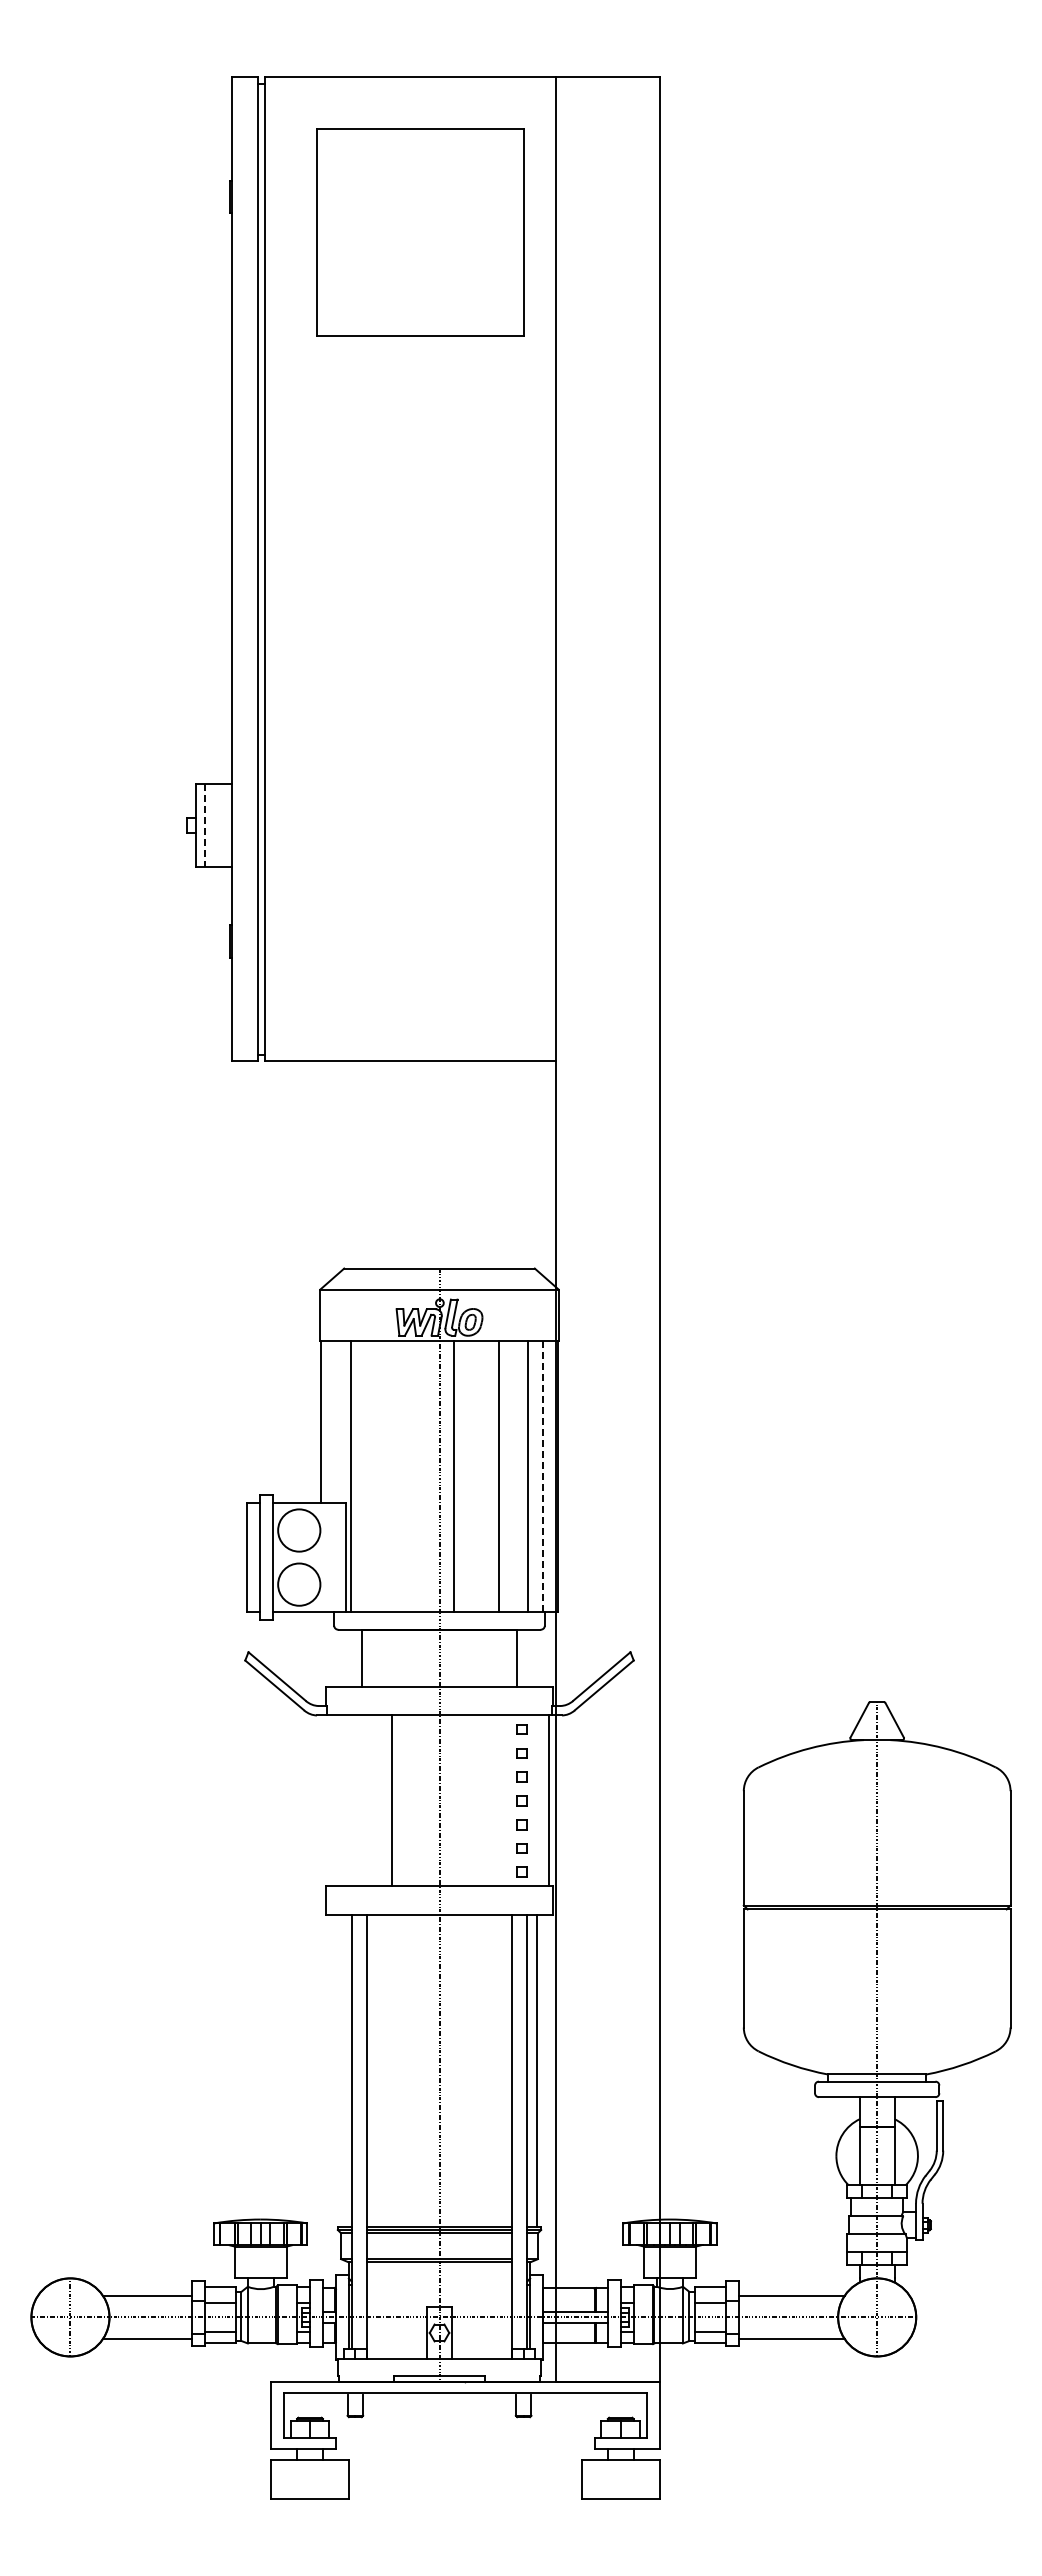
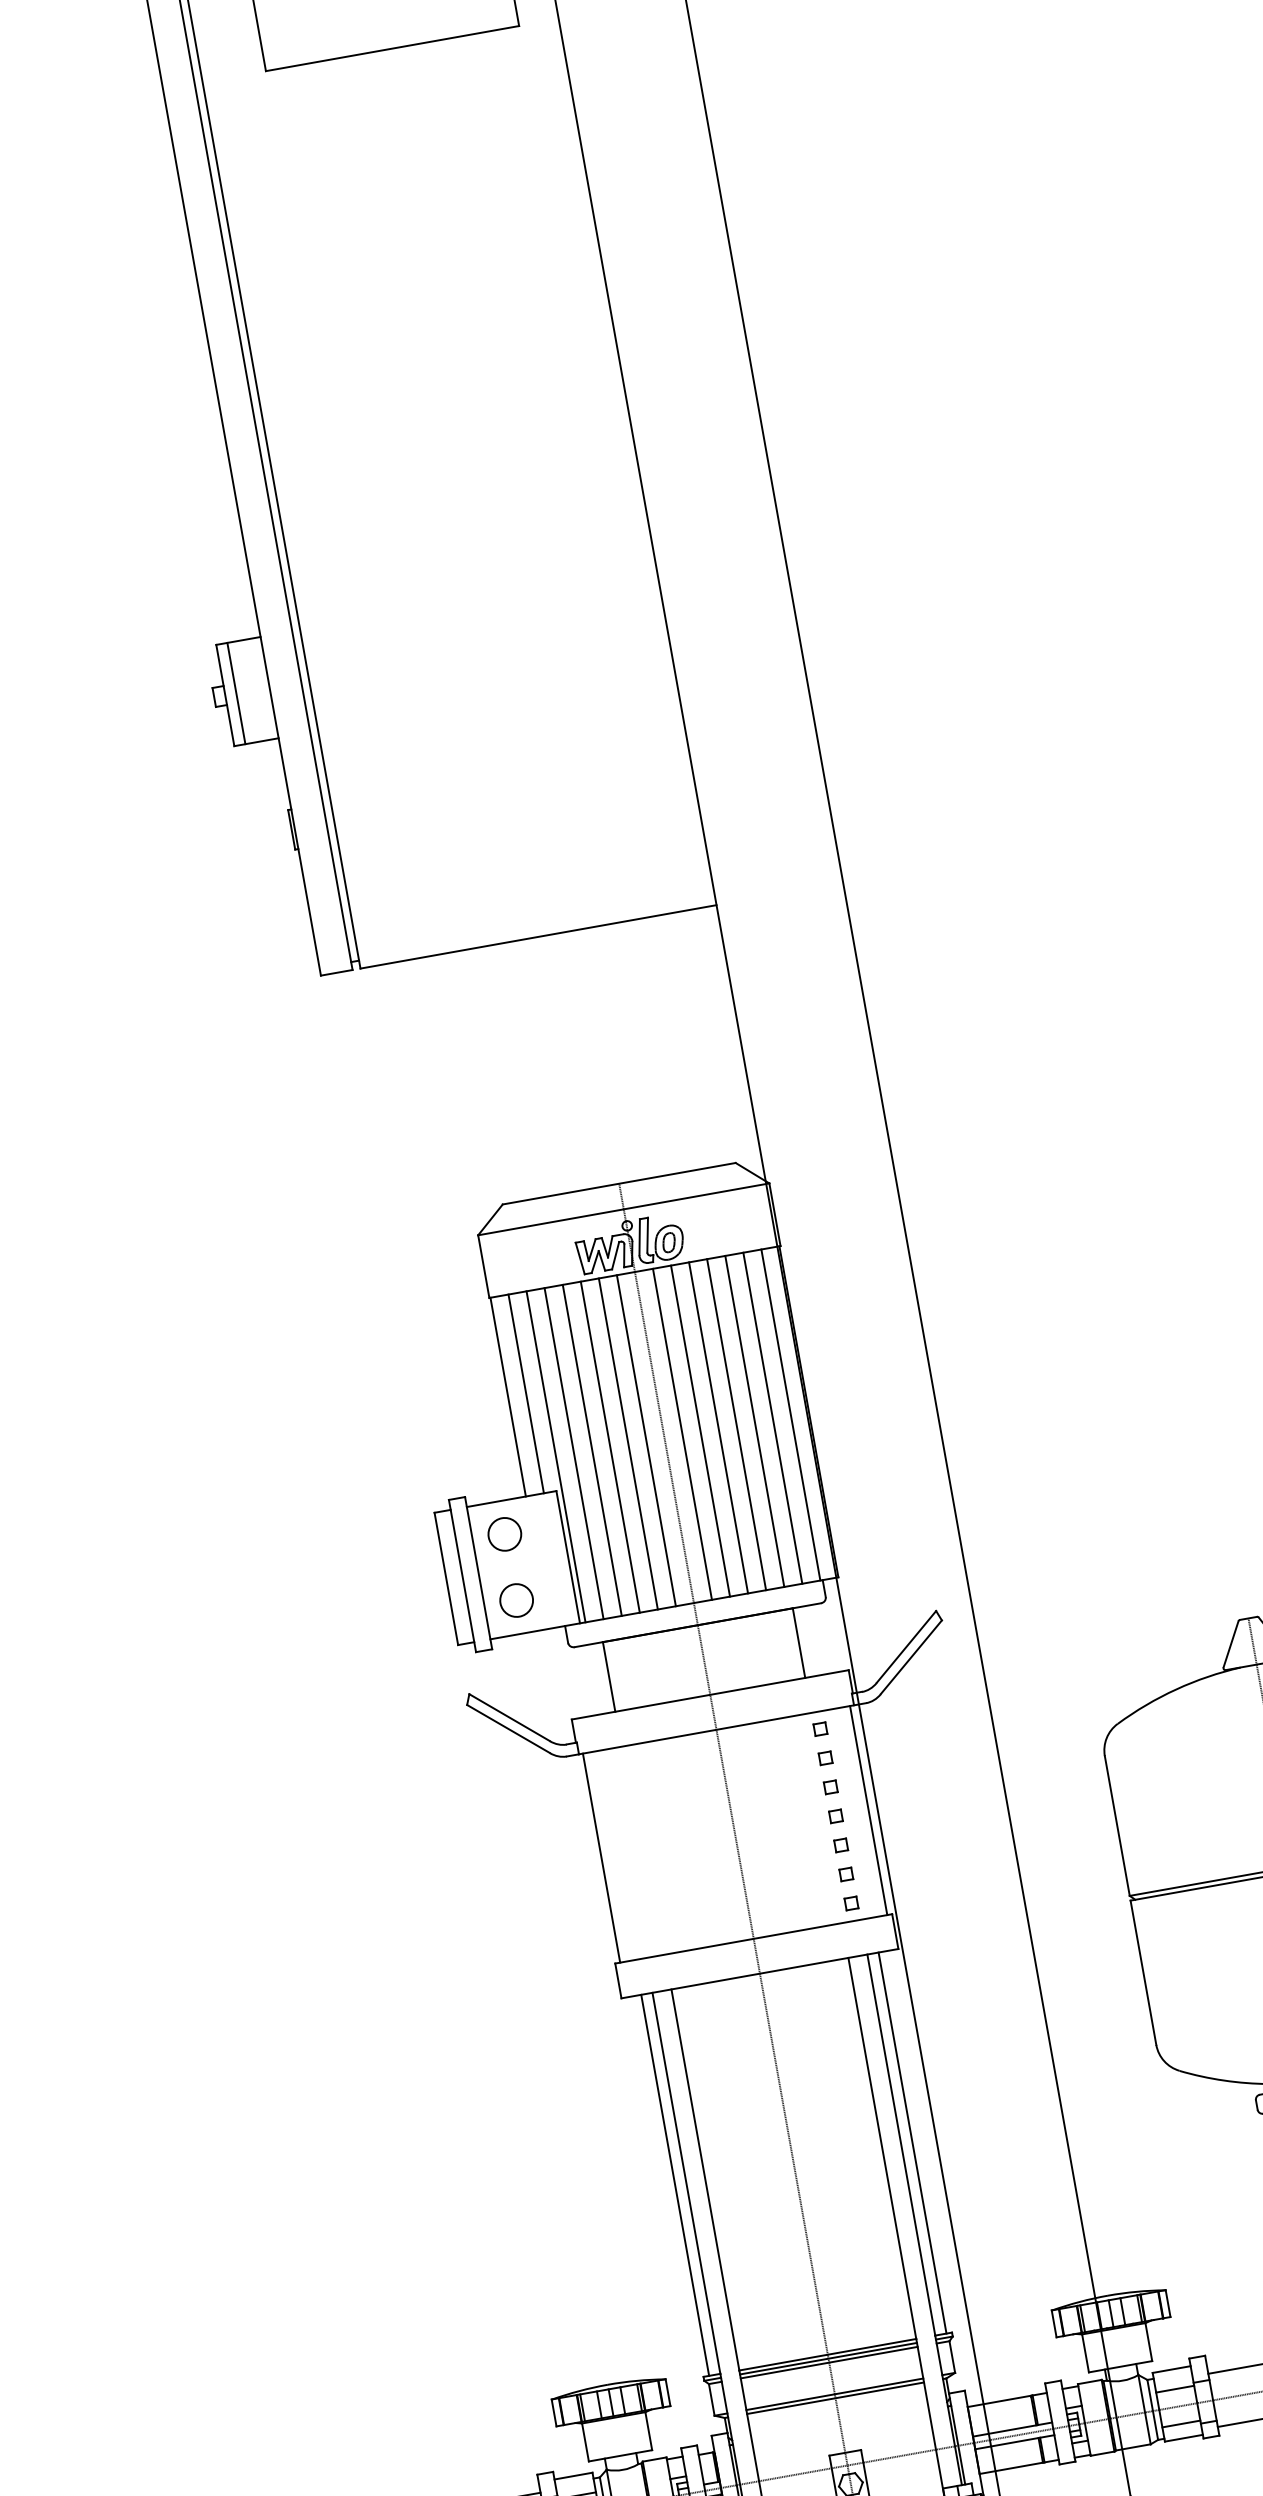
line: (205, 826) -> (237, 694), dashed -> solid
line: (336, 1421) -> (526, 1393), added
line: (365, 1475) -> (573, 1452), added
line: (380, 1475) -> (592, 1449), added
line: (395, 1475) -> (610, 1446), added
line: (409, 1475) -> (627, 1443), added
line: (424, 1475) -> (645, 1439), added
line: (469, 1475) -> (700, 1430), added
line: (483, 1475) -> (718, 1427), added
line: (513, 1475) -> (754, 1420), added
line: (542, 1475) -> (790, 1414), dashed -> solid
circle: (299, 1530) -> (505, 1534), size x0.62
circle: (299, 1584) -> (516, 1600), size x0.62
line: (392, 1800) -> (601, 1857), moved
line: (342, 2070) -> (675, 2184), added

